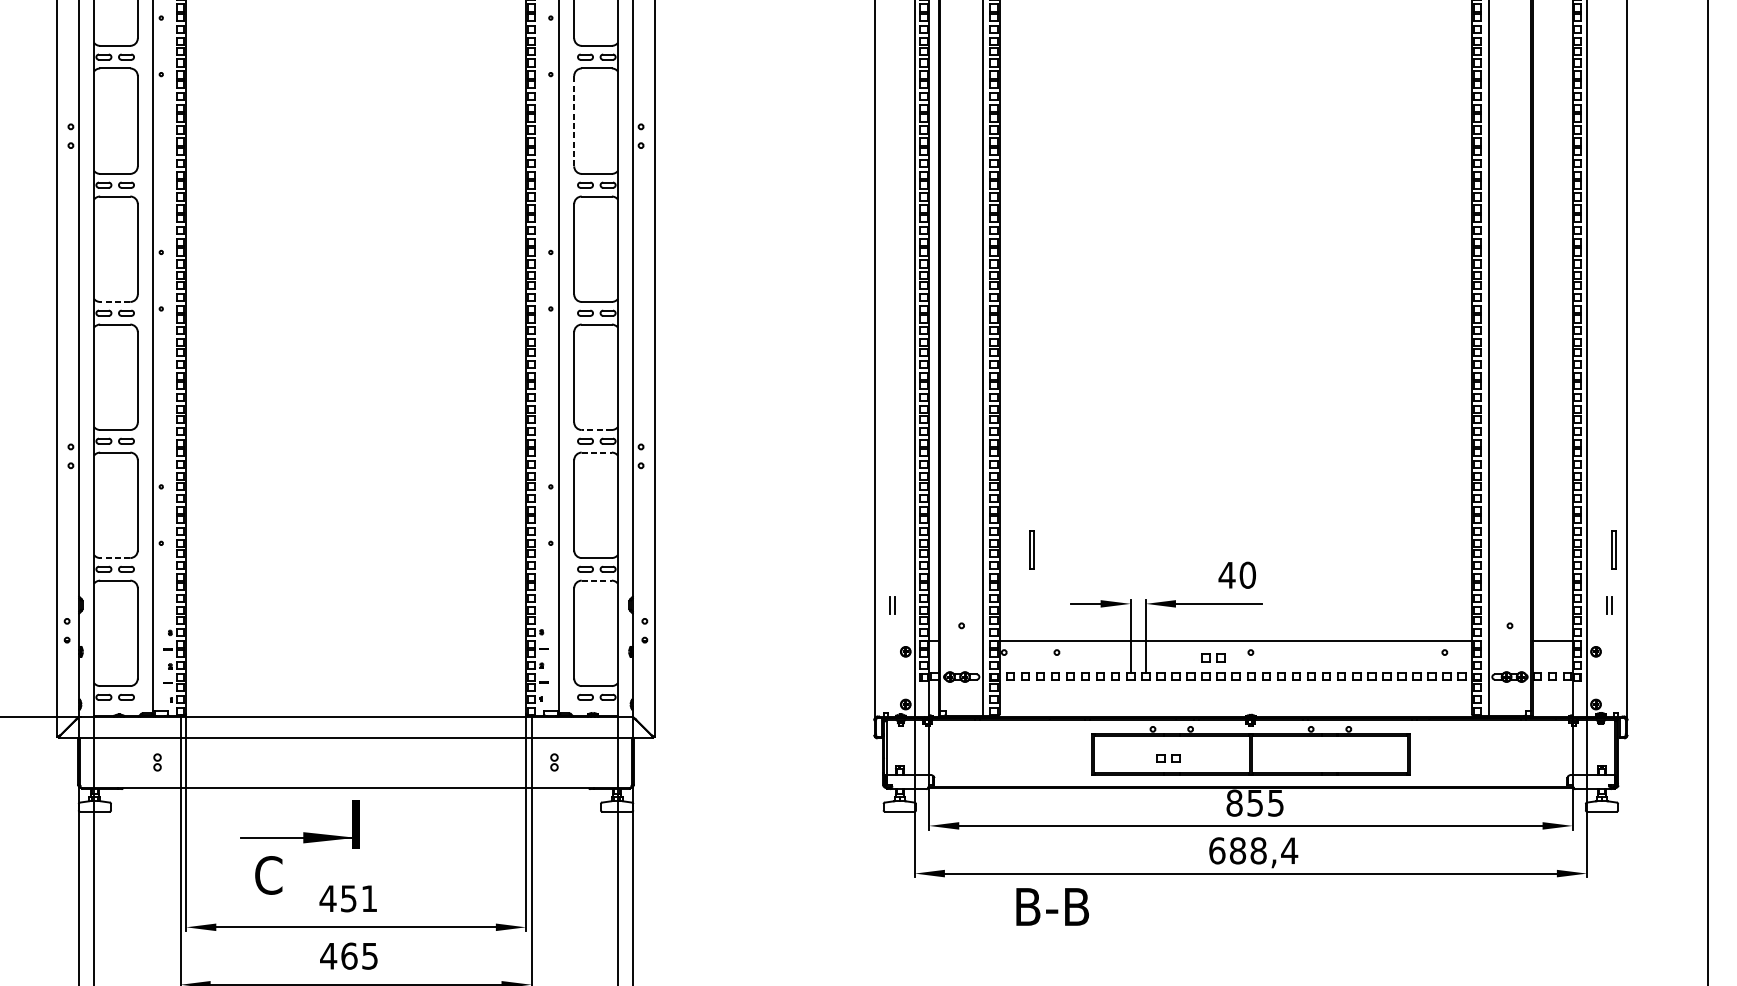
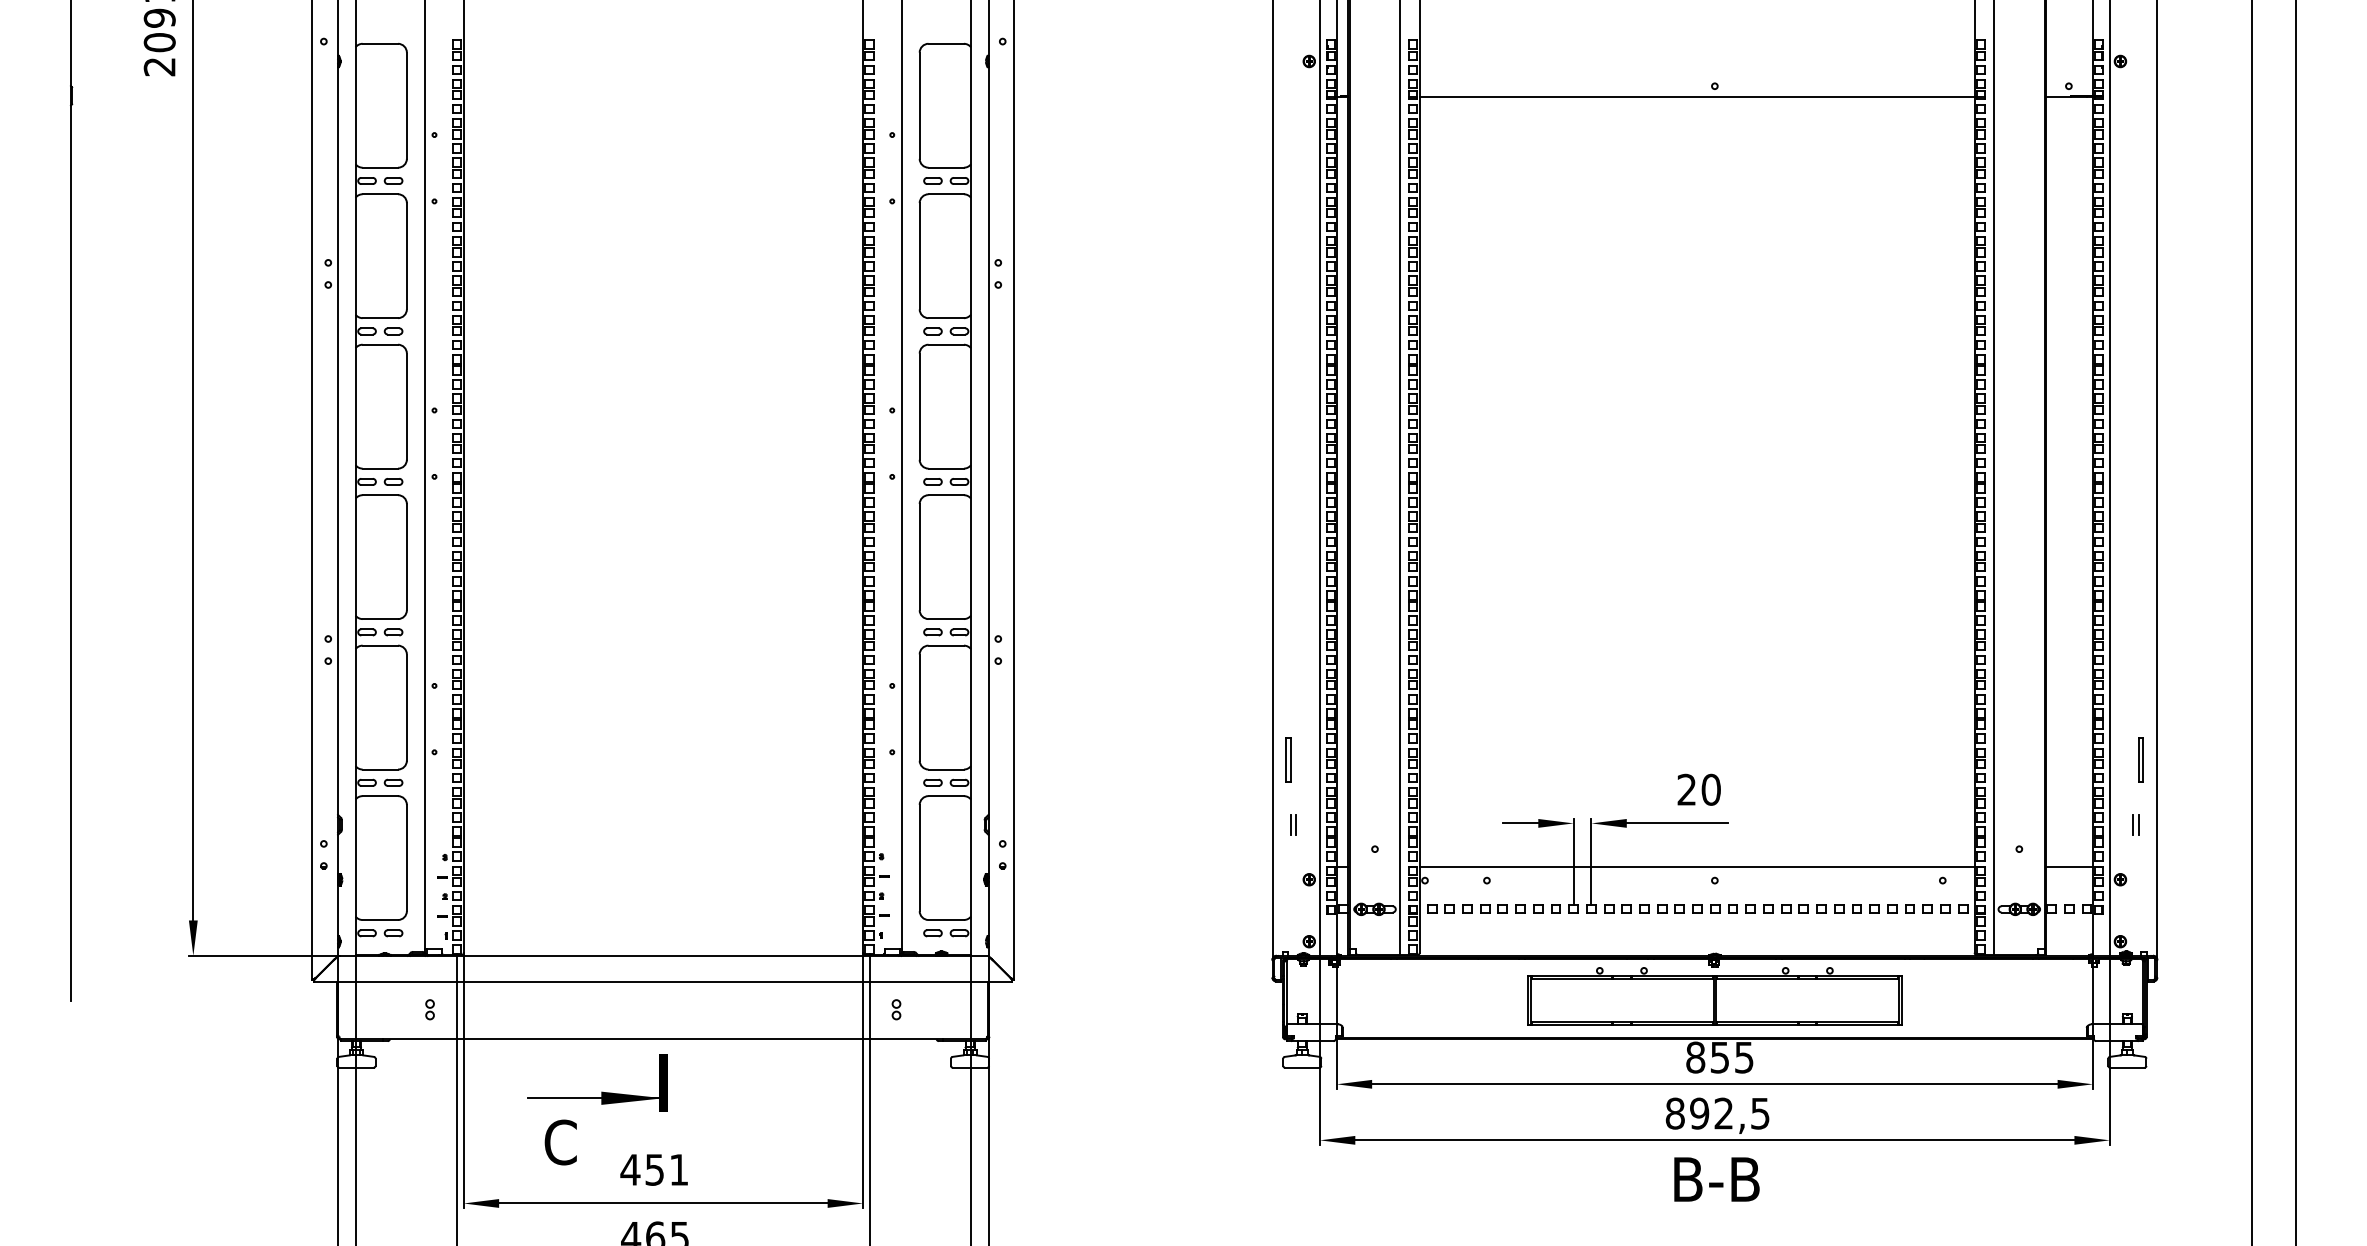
line: (574, 120) -> (919, 255), dashed -> solid
line: (115, 301) -> (380, 468), dashed -> solid
line: (597, 430) -> (946, 619), dashed -> solid
line: (597, 452) -> (946, 645), dashed -> solid
part: (1031, 549) -> (1288, 759), moved
line: (115, 558) -> (380, 769), dashed -> solid
text: (1226, 575) -> (1686, 789), 40 -> 20
line: (597, 580) -> (946, 796), dashed -> solid
part: (1213, 657) -> (1670, 886), removed
part: (1168, 757) -> (1617, 1004), removed
text: (1253, 850) -> (1717, 1113), 688,4 -> 892,5
text: (1052, 906) -> (1716, 1179), moved

